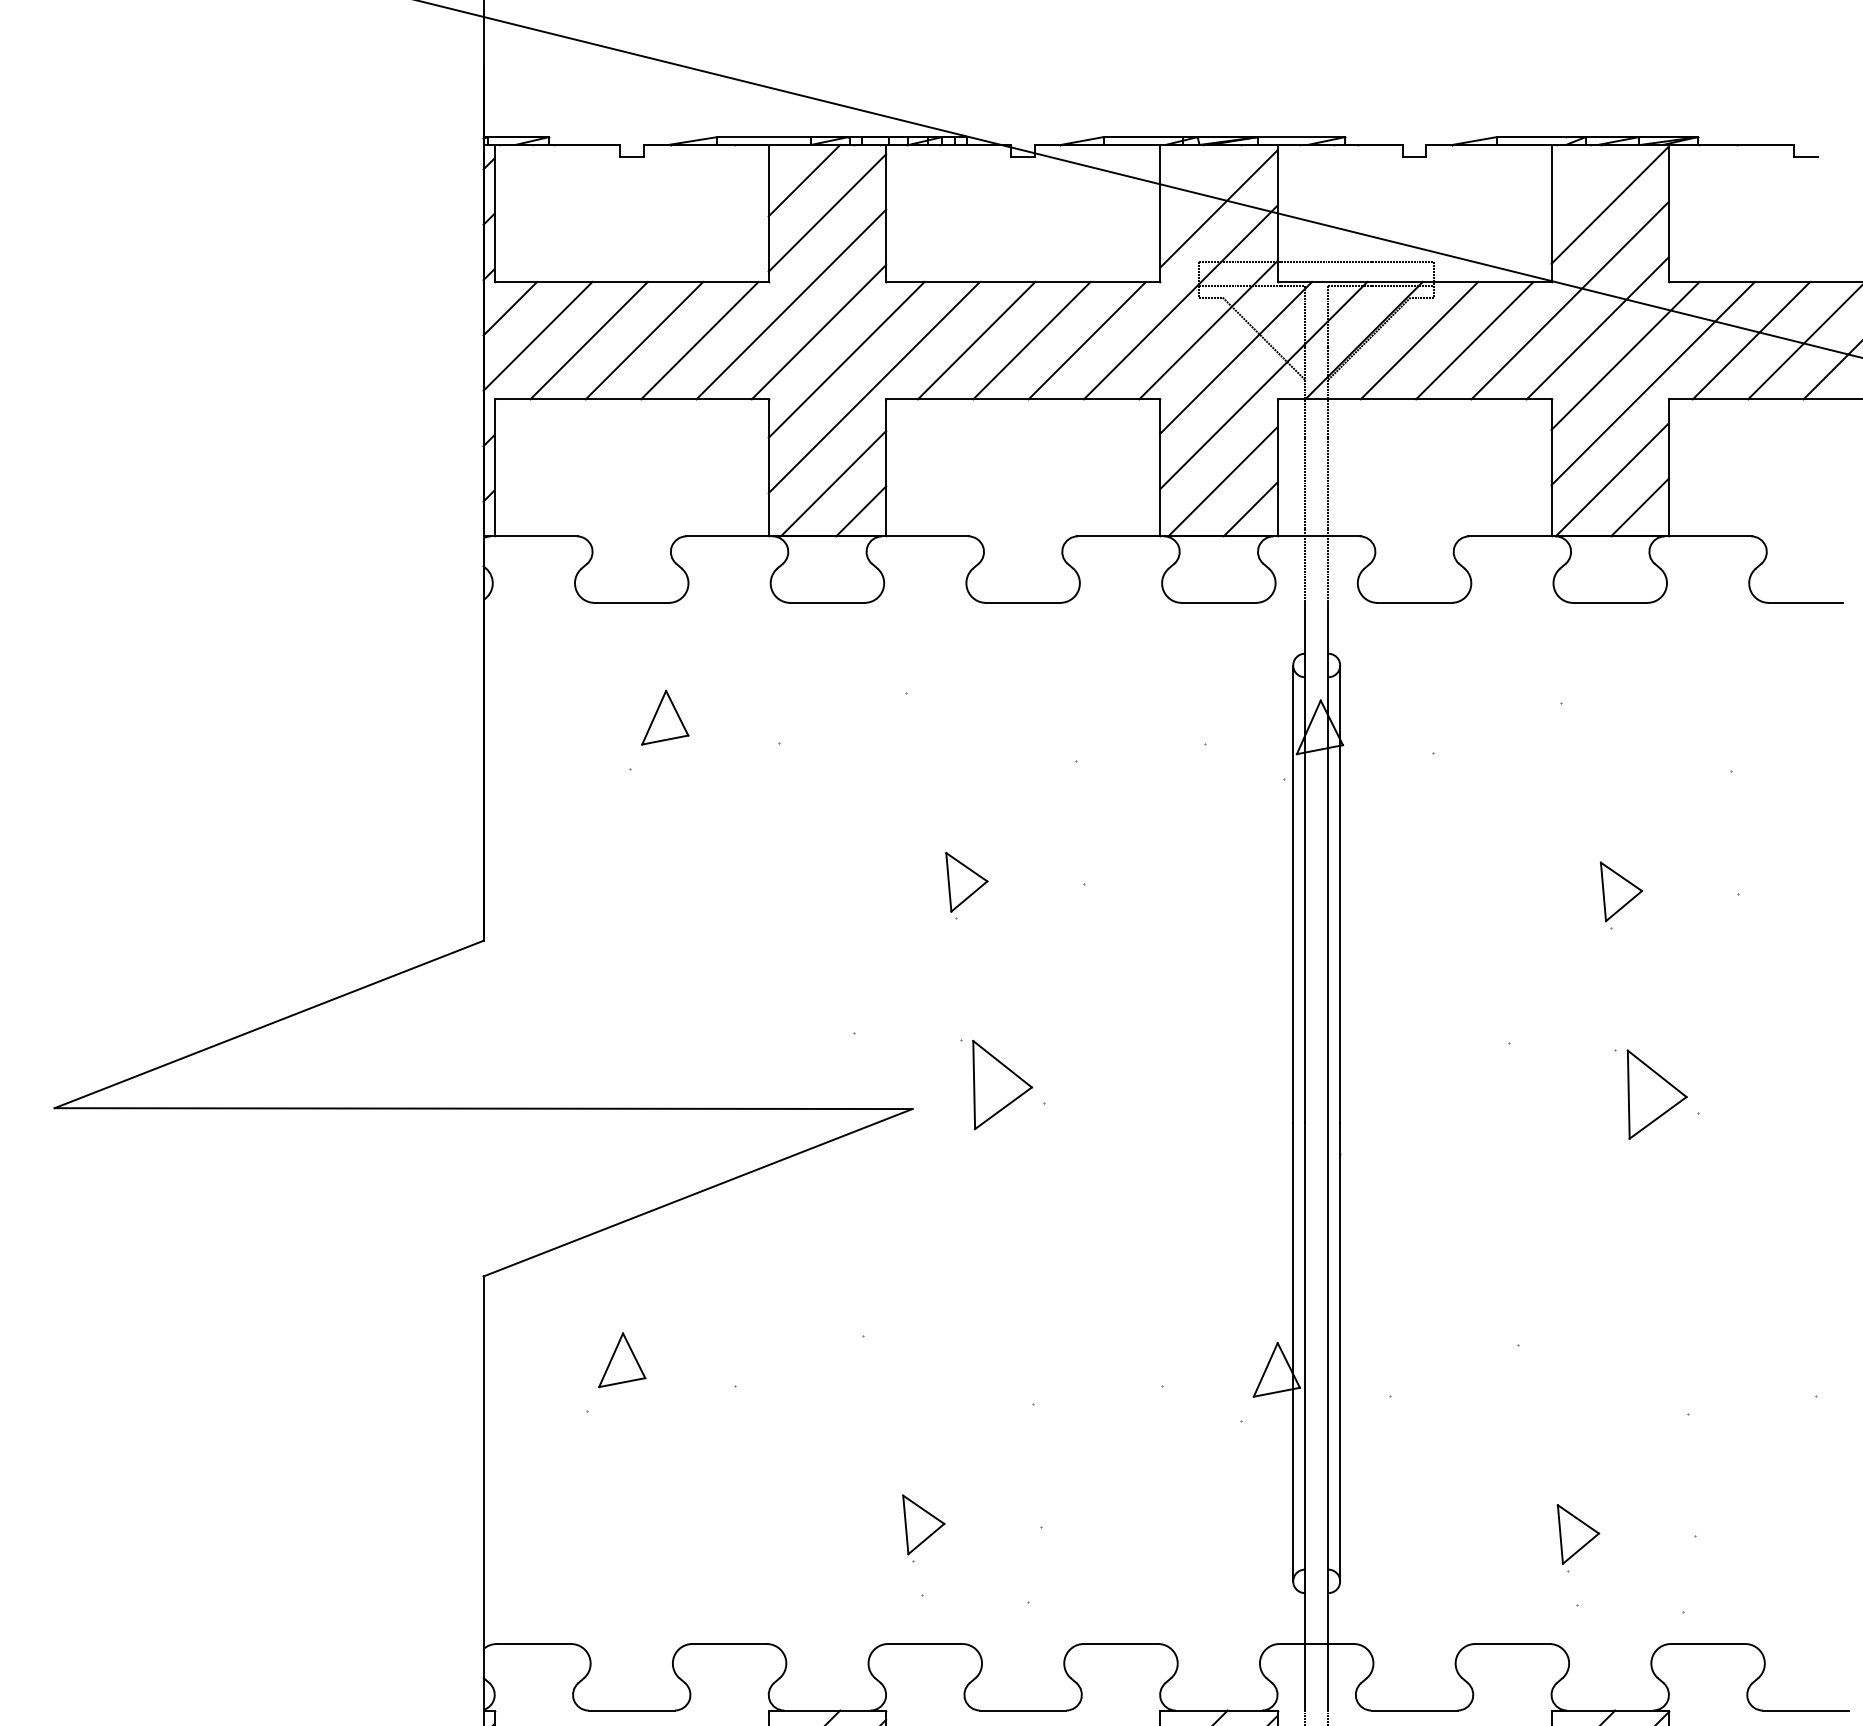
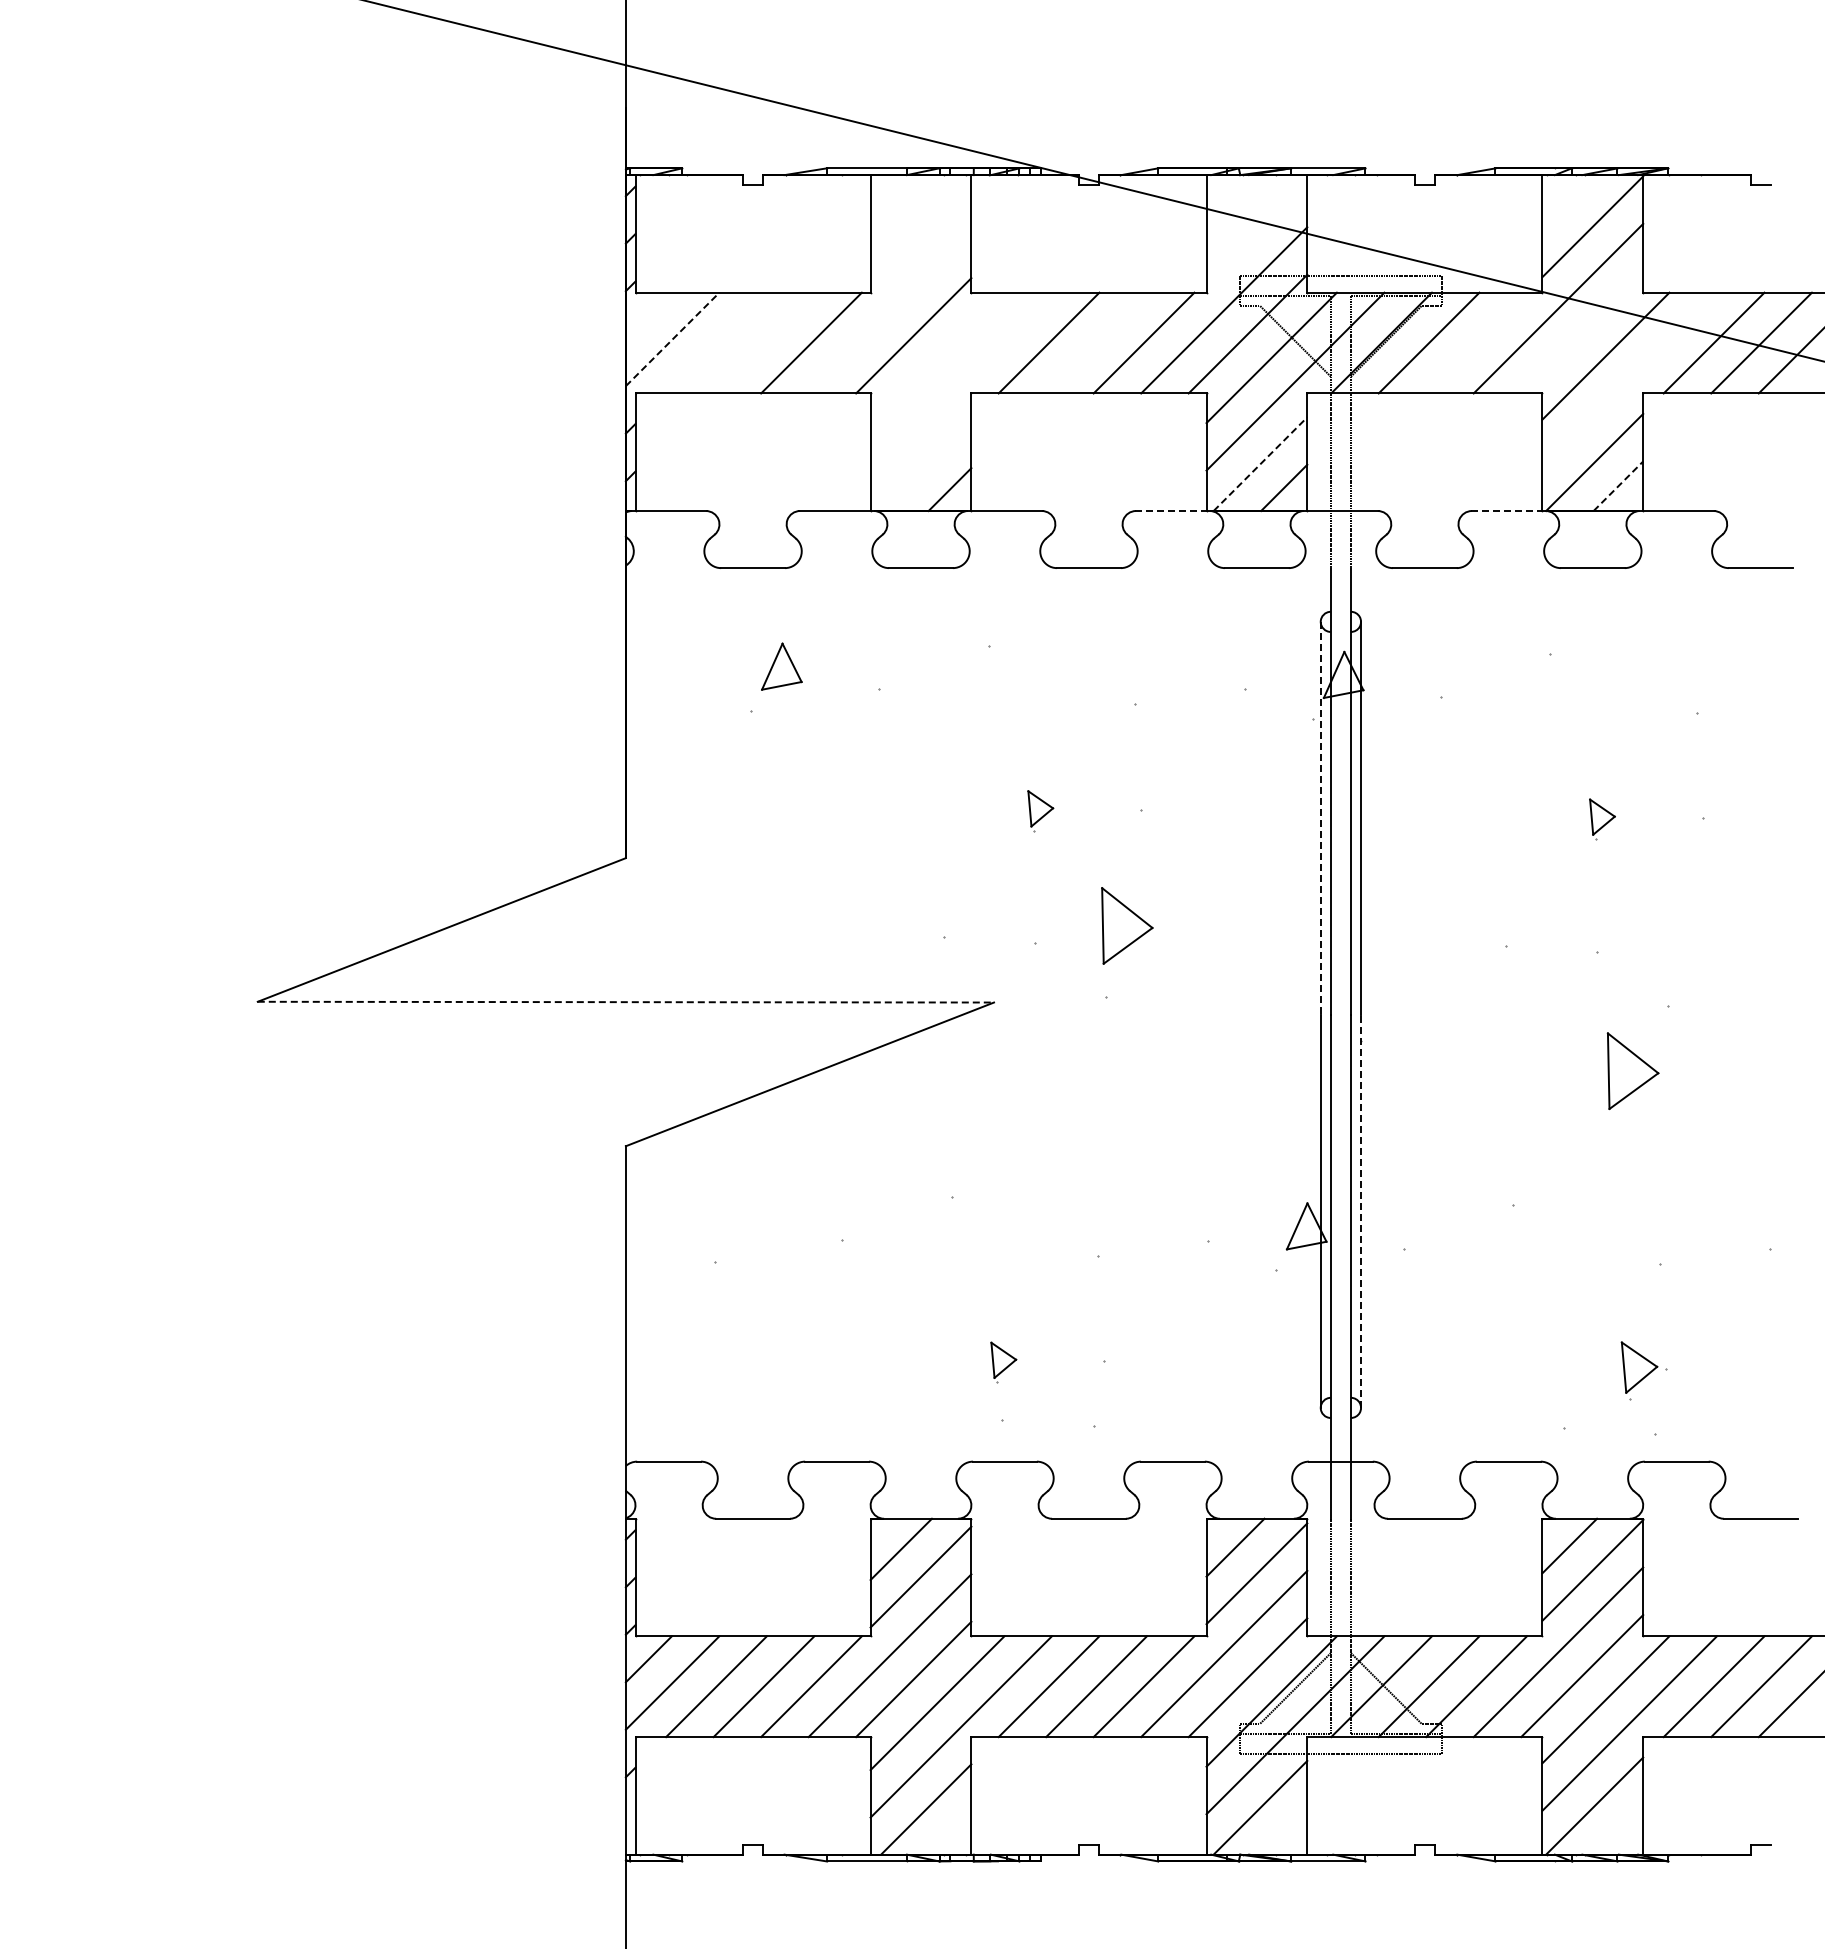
line: (803, 180) -> (900, 205), removed
line: (1218, 208) -> (1256, 229), removed
line: (826, 212) -> (920, 233), removed
line: (790, 303) -> (889, 311), removed
line: (509, 308) -> (648, 315), removed
line: (1598, 328) -> (1582, 332), removed
line: (537, 336) -> (672, 339), solid -> dashed
line: (589, 339) -> (716, 342), removed
line: (643, 339) -> (763, 342), removed
line: (1031, 339) -> (1096, 342), removed
line: (1474, 339) -> (1476, 342), removed
line: (846, 359) -> (937, 359), removed
line: (1652, 383) -> (1629, 379), removed
line: (873, 386) -> (960, 382), removed
line: (1223, 480) -> (1260, 463), solid -> dashed
line: (833, 483) -> (926, 465), removed
line: (1640, 506) -> (1618, 485), solid -> dashed
line: (1118, 536) -> (1170, 511), solid -> dashed
line: (1509, 536) -> (1506, 511), solid -> dashed
part: (966, 885) -> (1040, 810), size x0.7
line: (1292, 894) -> (1320, 818), solid -> dashed
part: (1621, 895) -> (1602, 819), size x0.7
part: (1002, 1084) -> (1127, 925), moved
part: (1656, 1093) -> (1632, 1070), moved
line: (484, 1109) -> (626, 1002), solid -> dashed
line: (1340, 1352) -> (1361, 1211), solid -> dashed
part: (621, 1360) -> (744, 1218), removed
part: (923, 1528) -> (1003, 1362), size x0.7
part: (1578, 1537) -> (1639, 1370), moved

